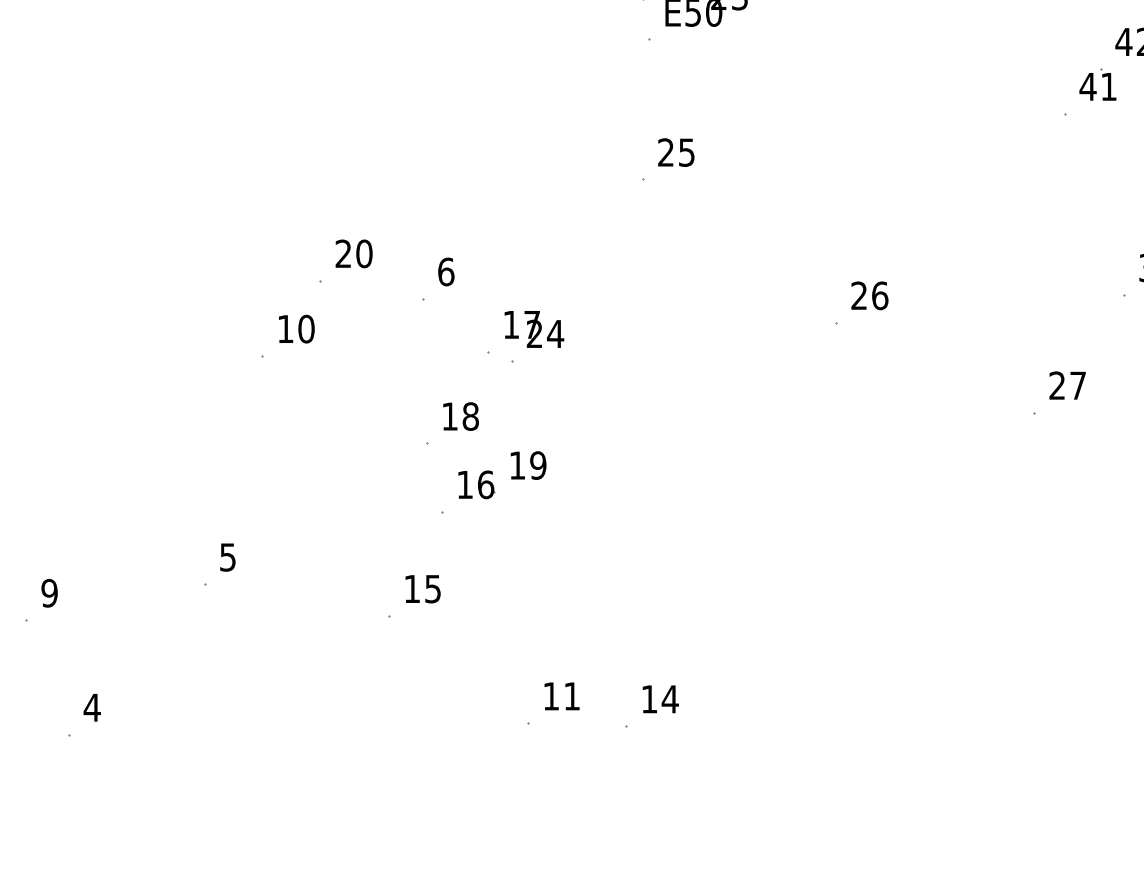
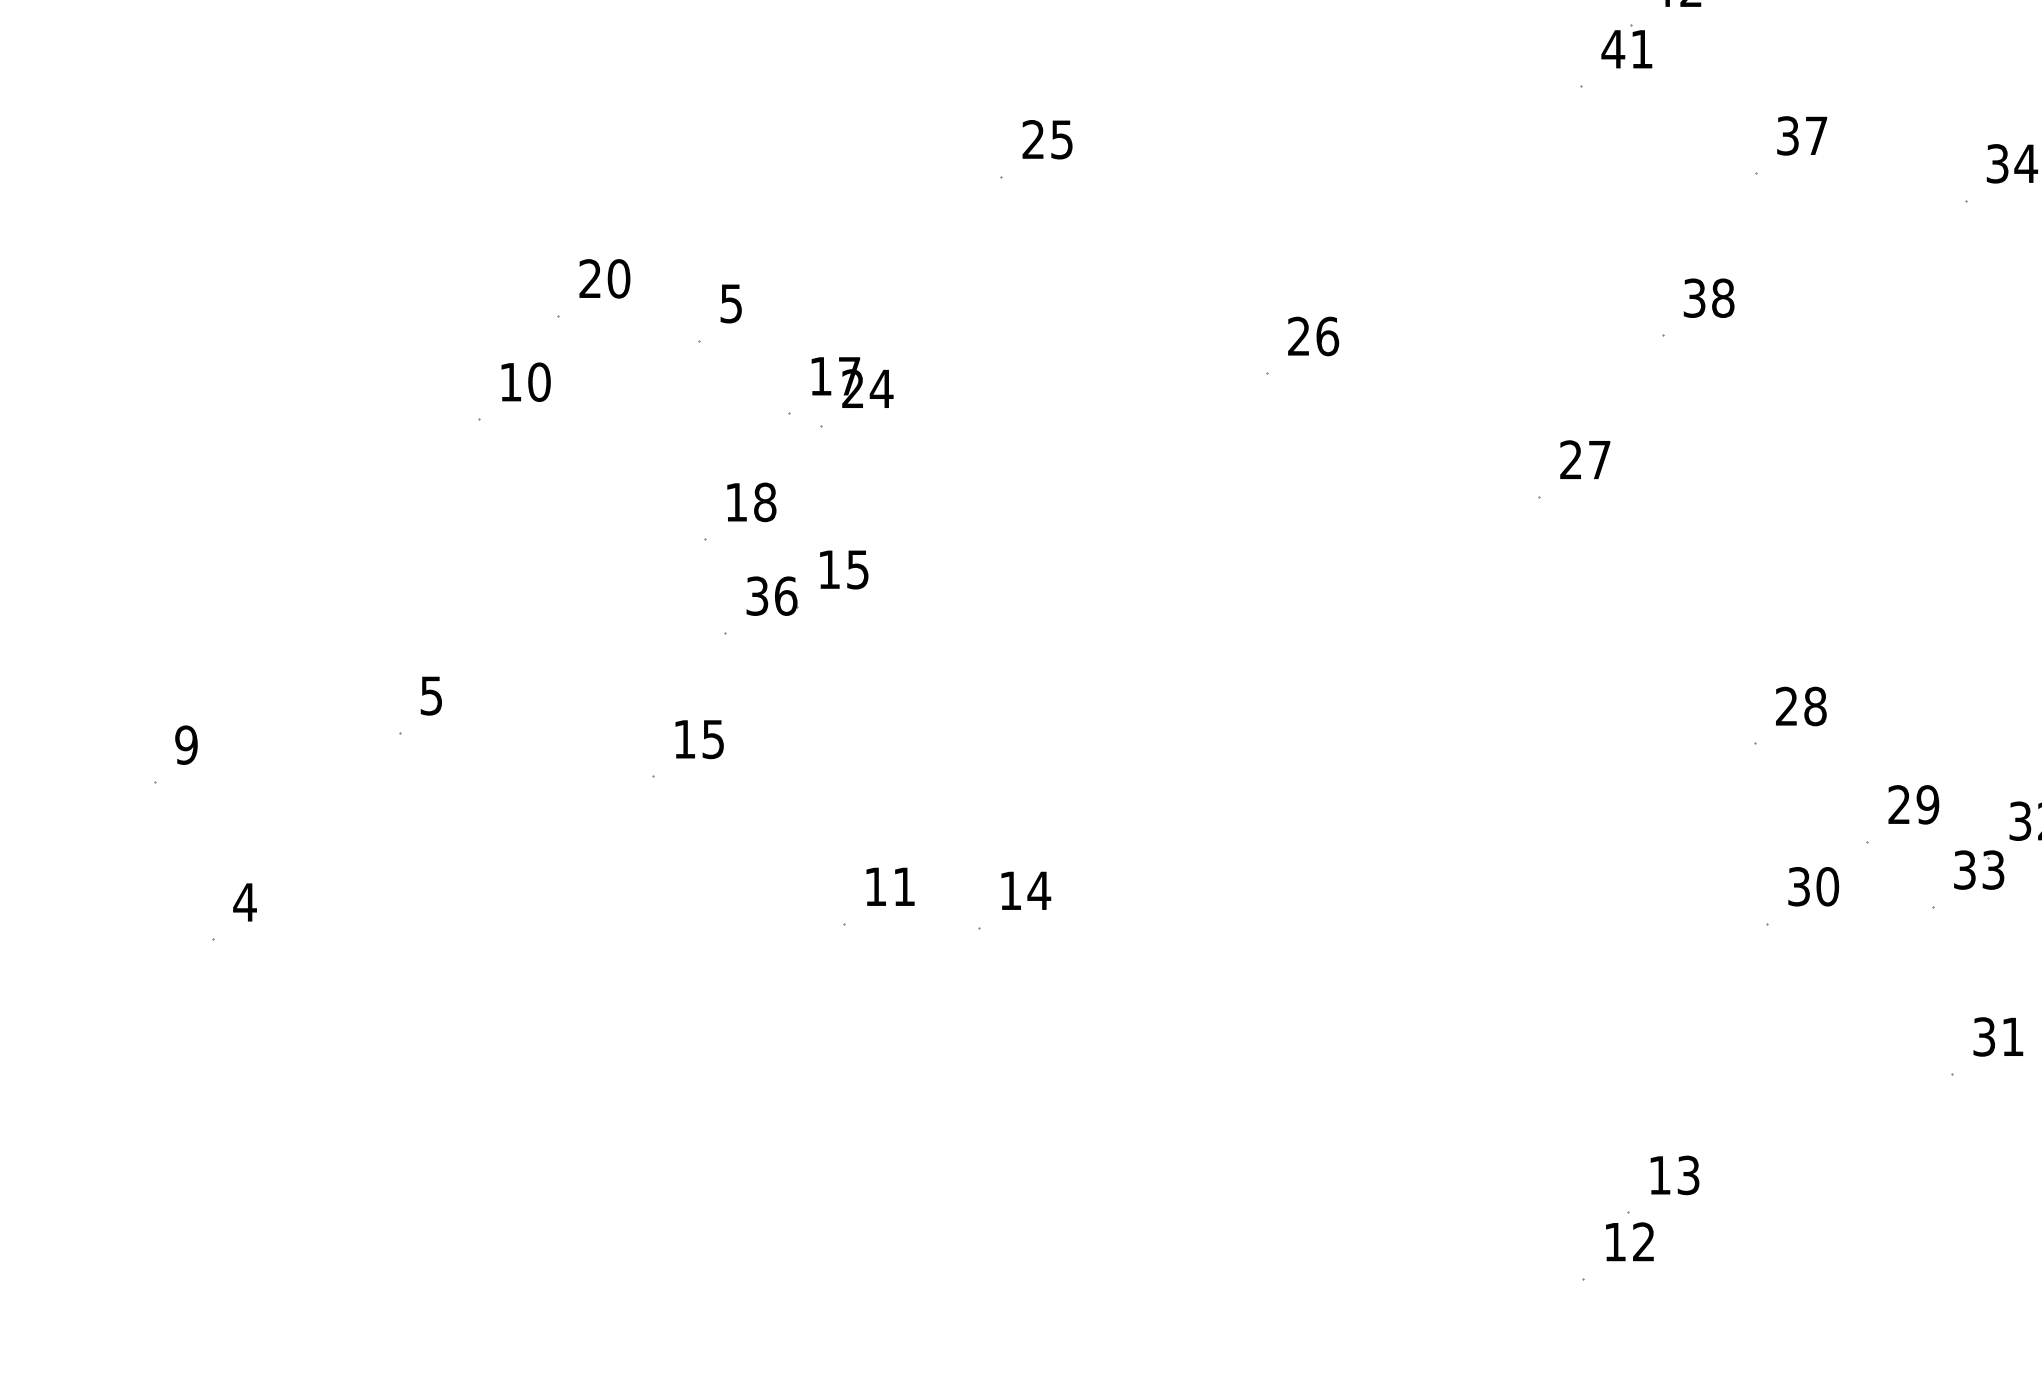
text: (446, 271) -> (731, 303), 6 -> 5
text: (537, 465) -> (857, 569), 19 -> 15
text: (465, 484) -> (757, 595), 16 -> 36

